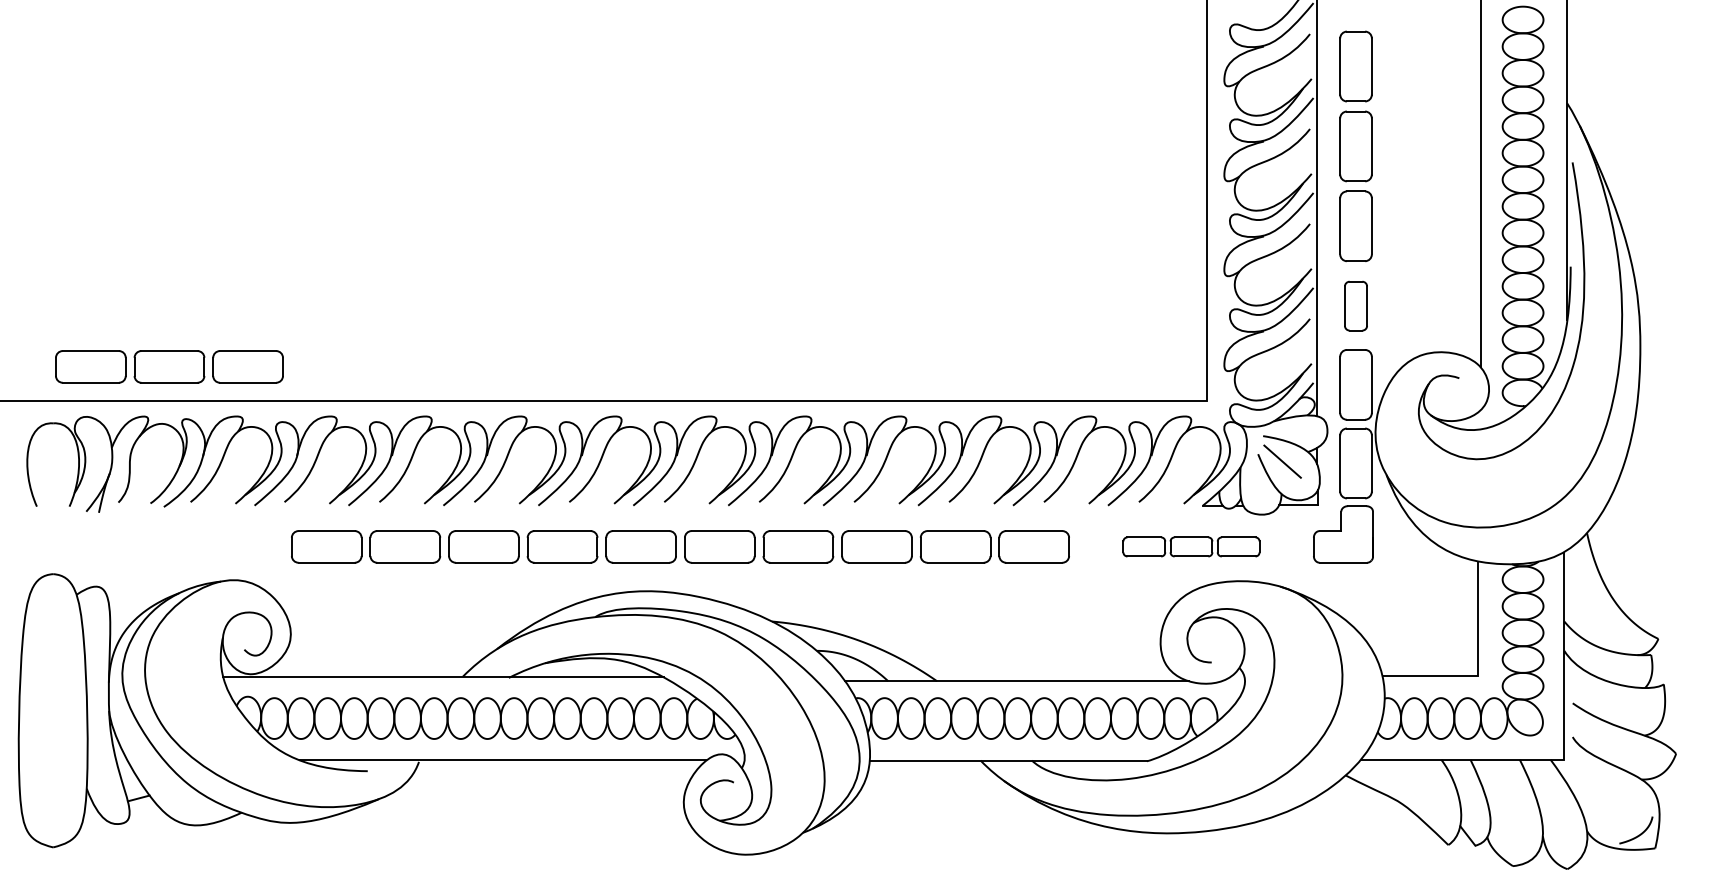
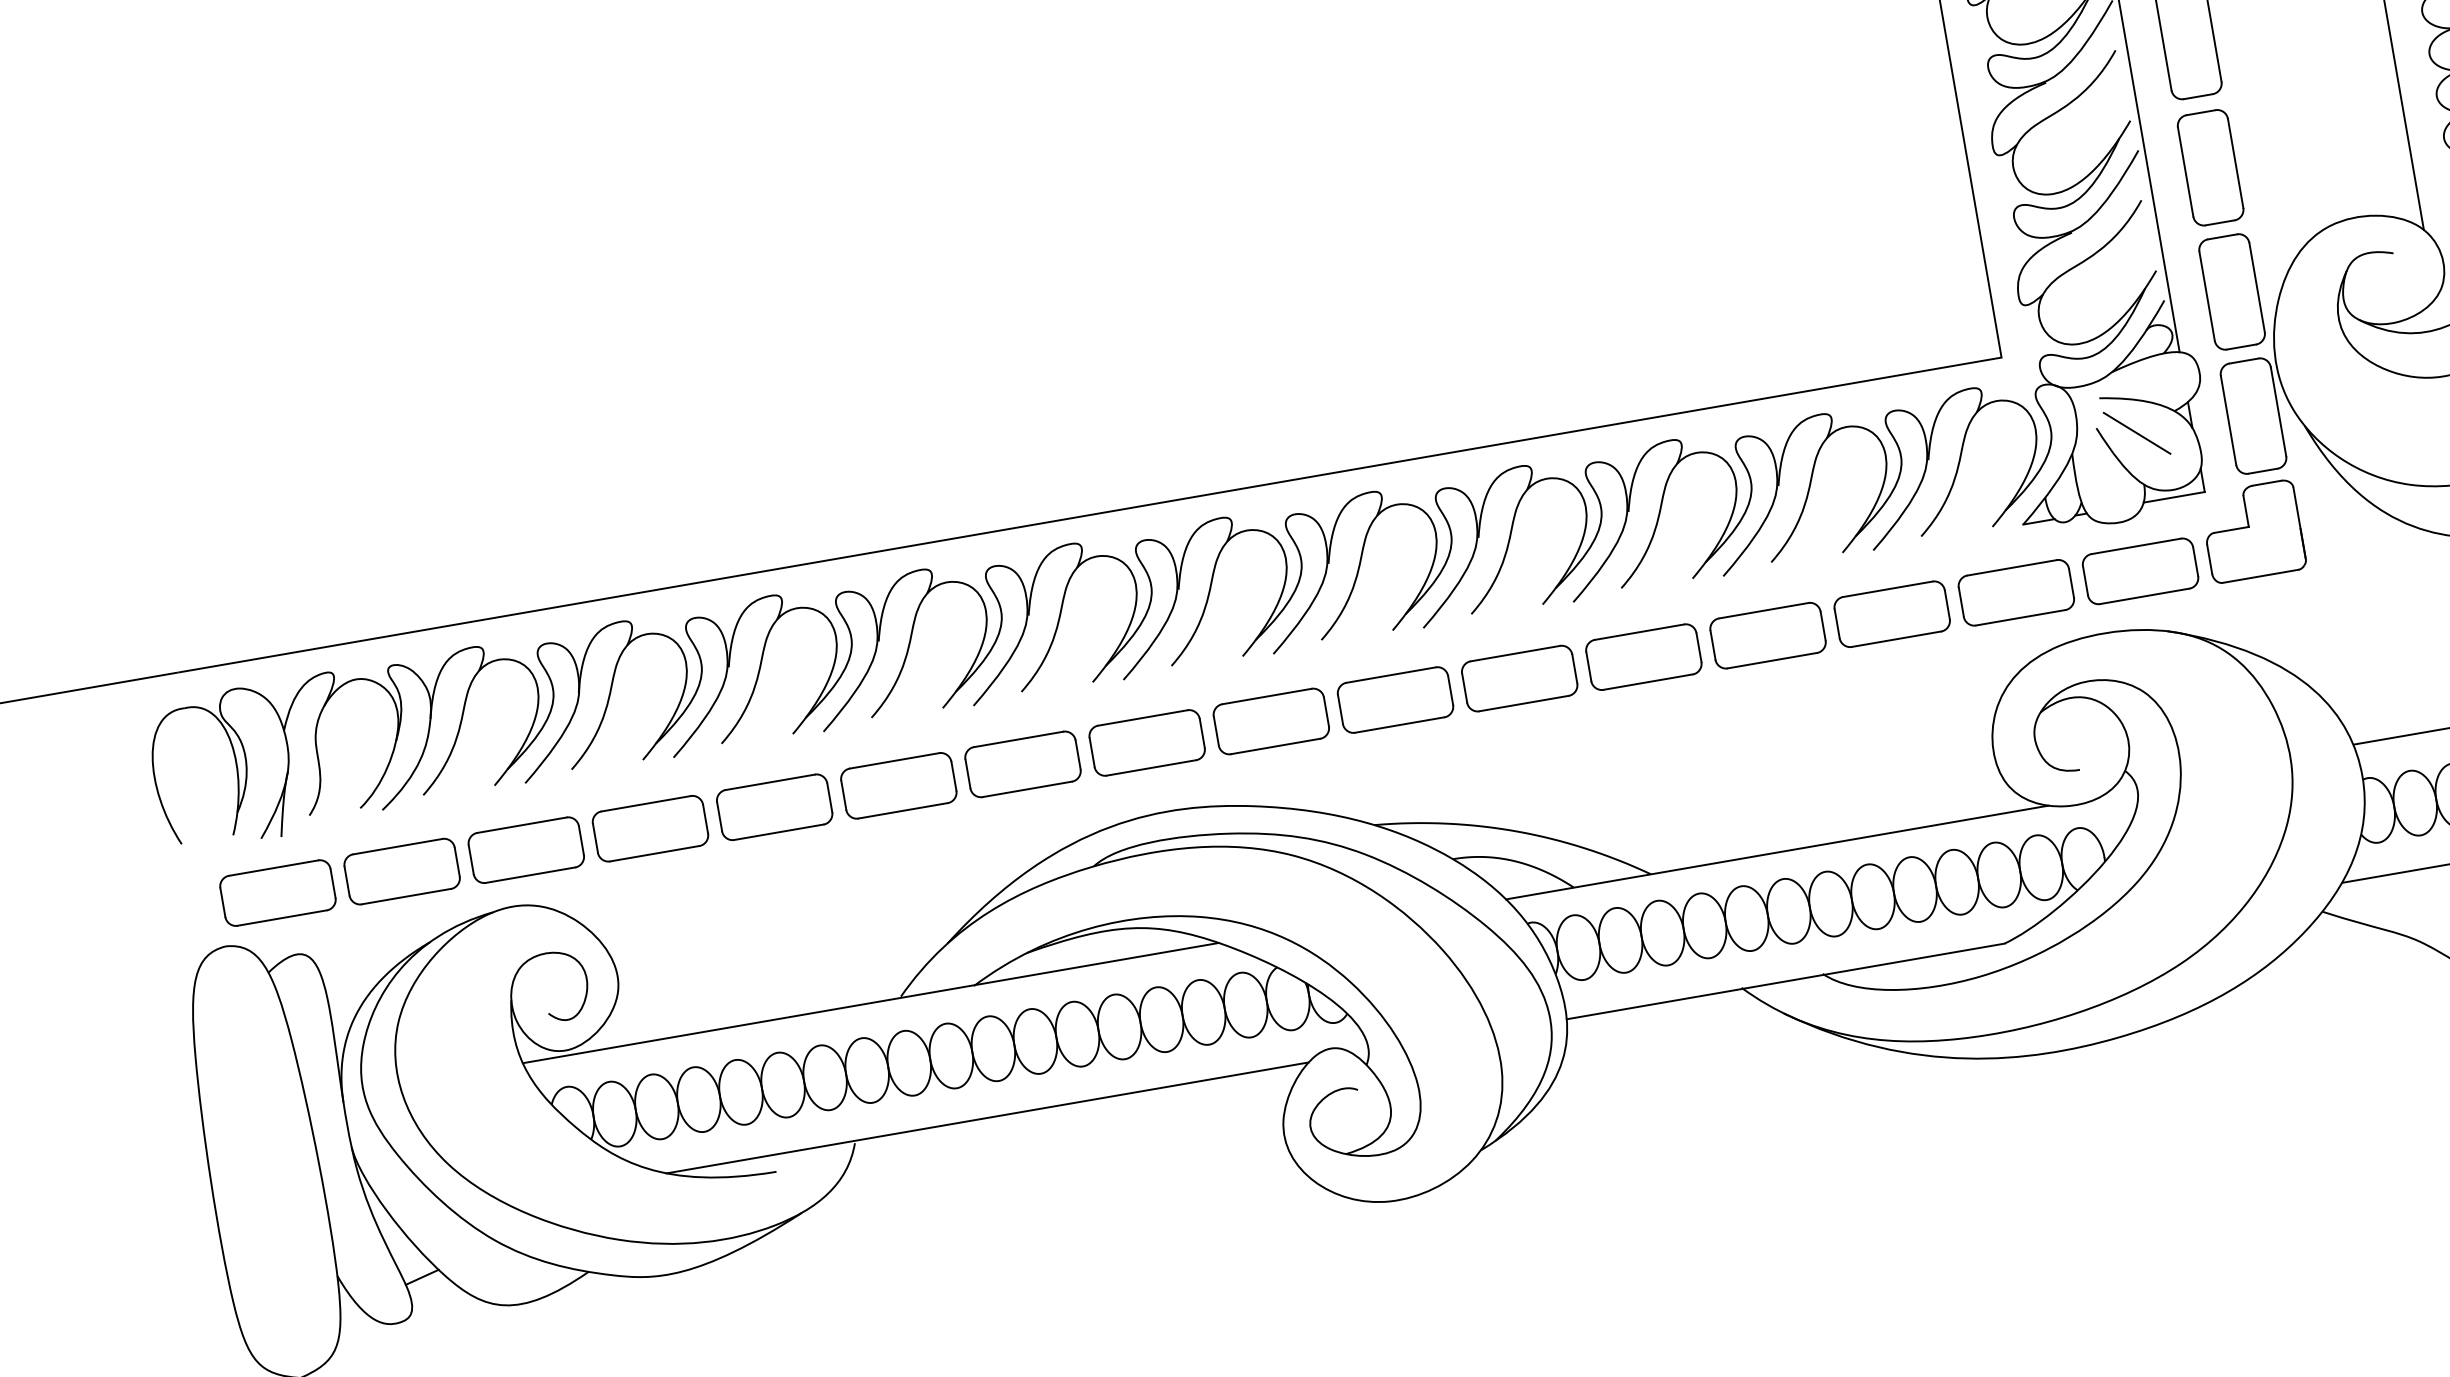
part: (1355, 305) -> (2209, 166), size x1.43
part: (169, 366) -> (402, 870), moved
part: (1191, 546) -> (2016, 592), size x1.67

